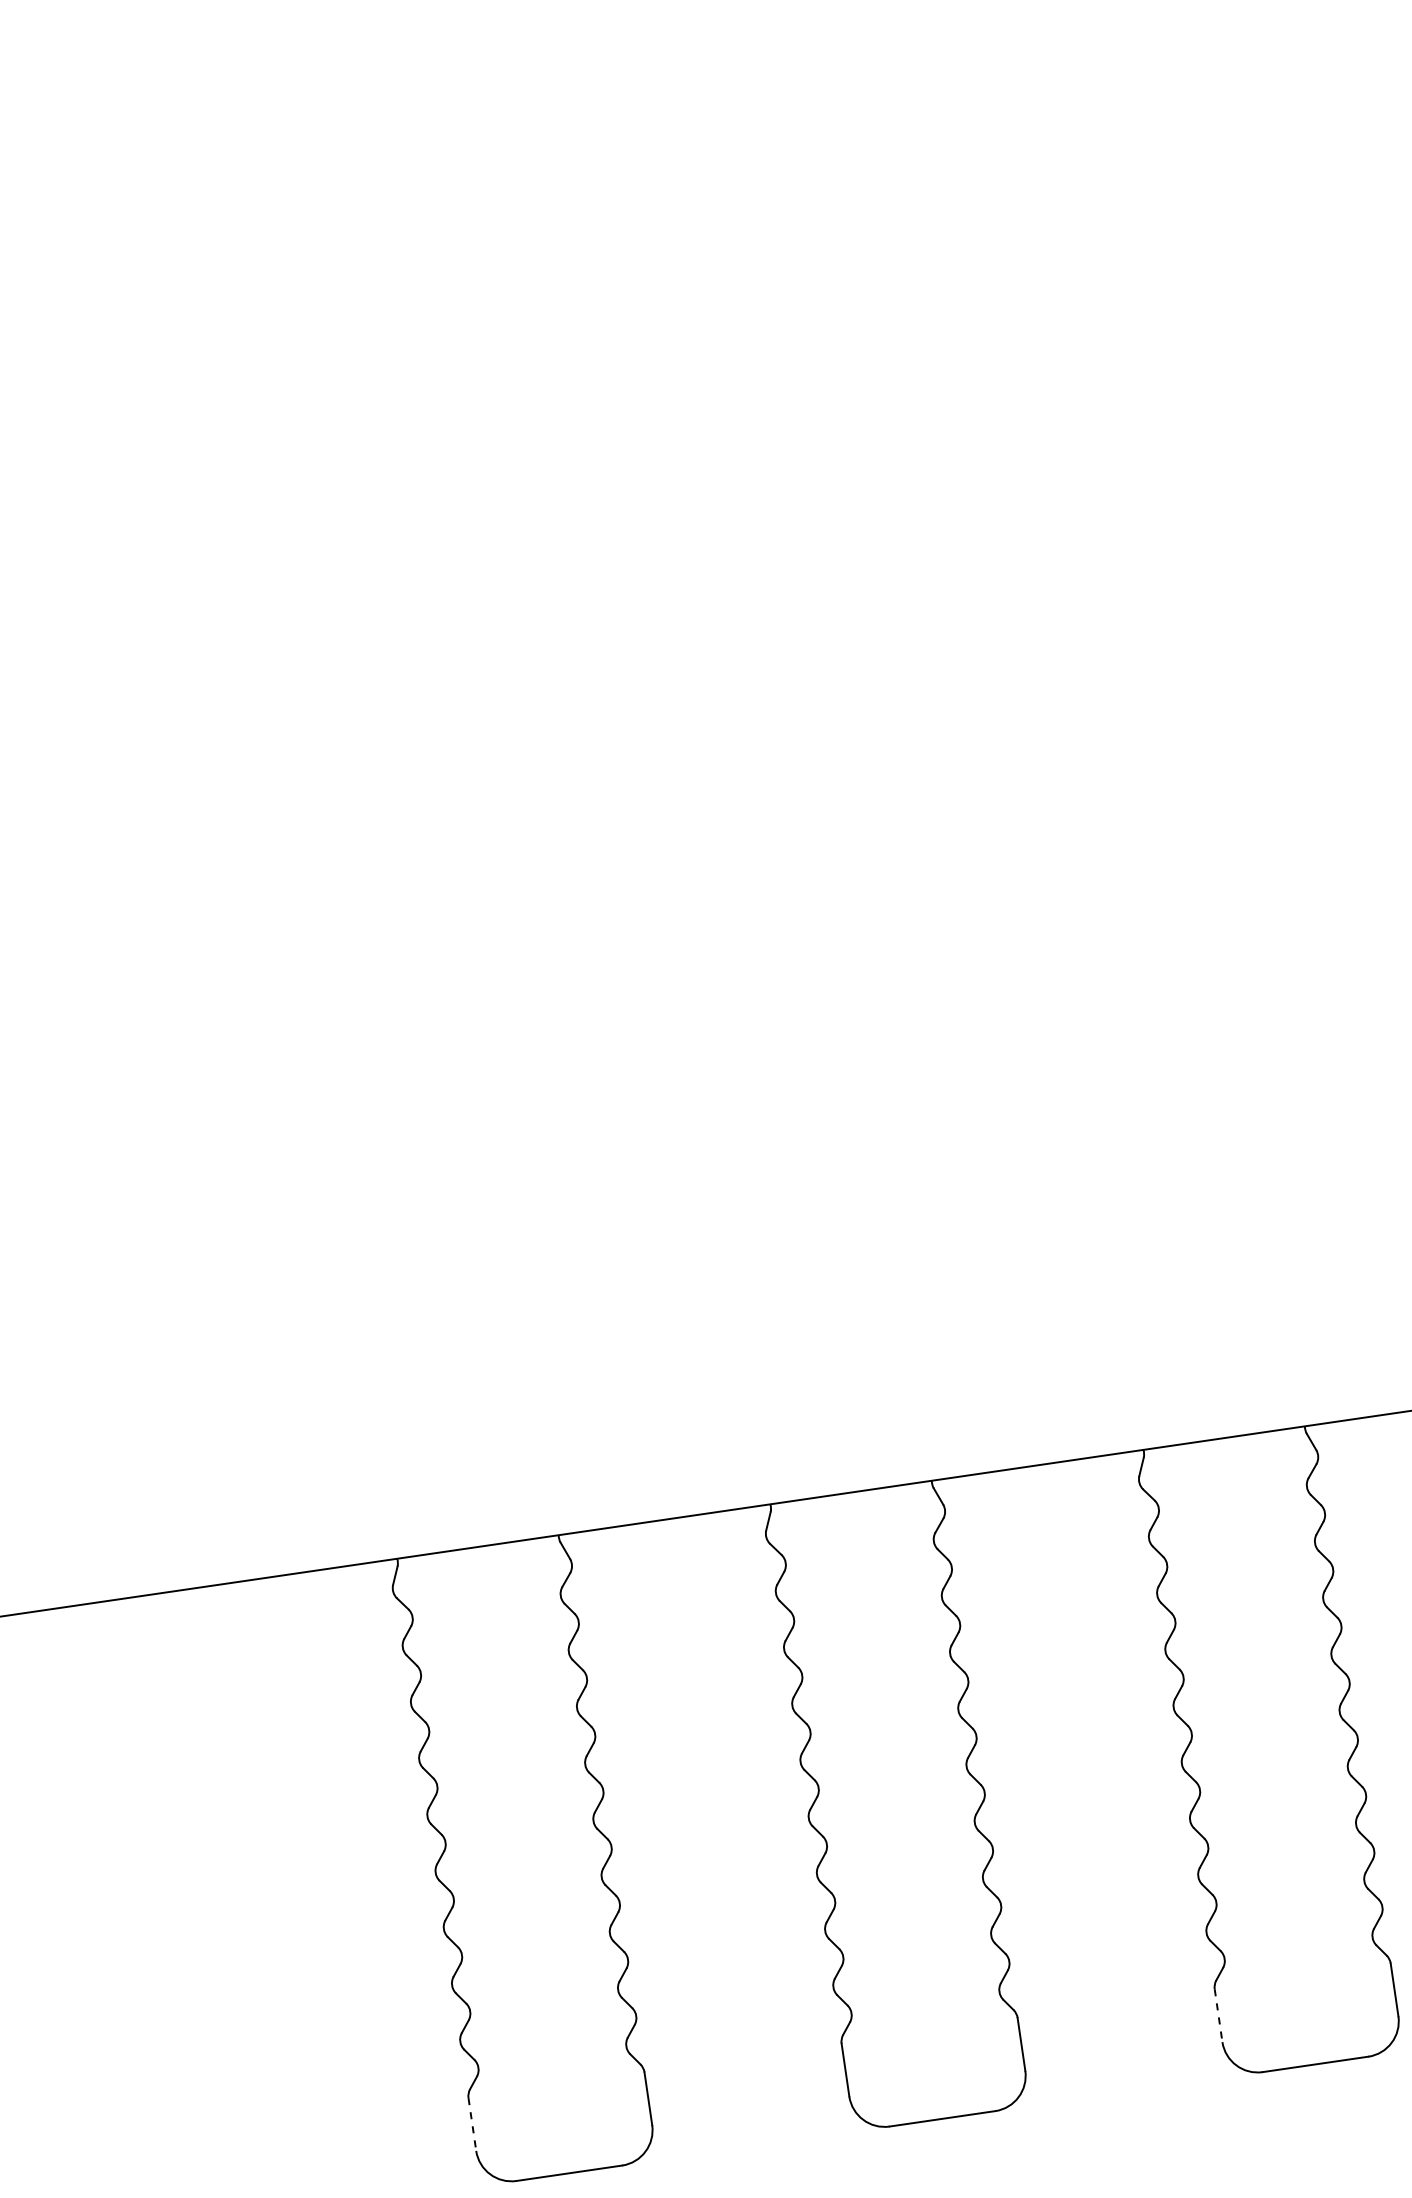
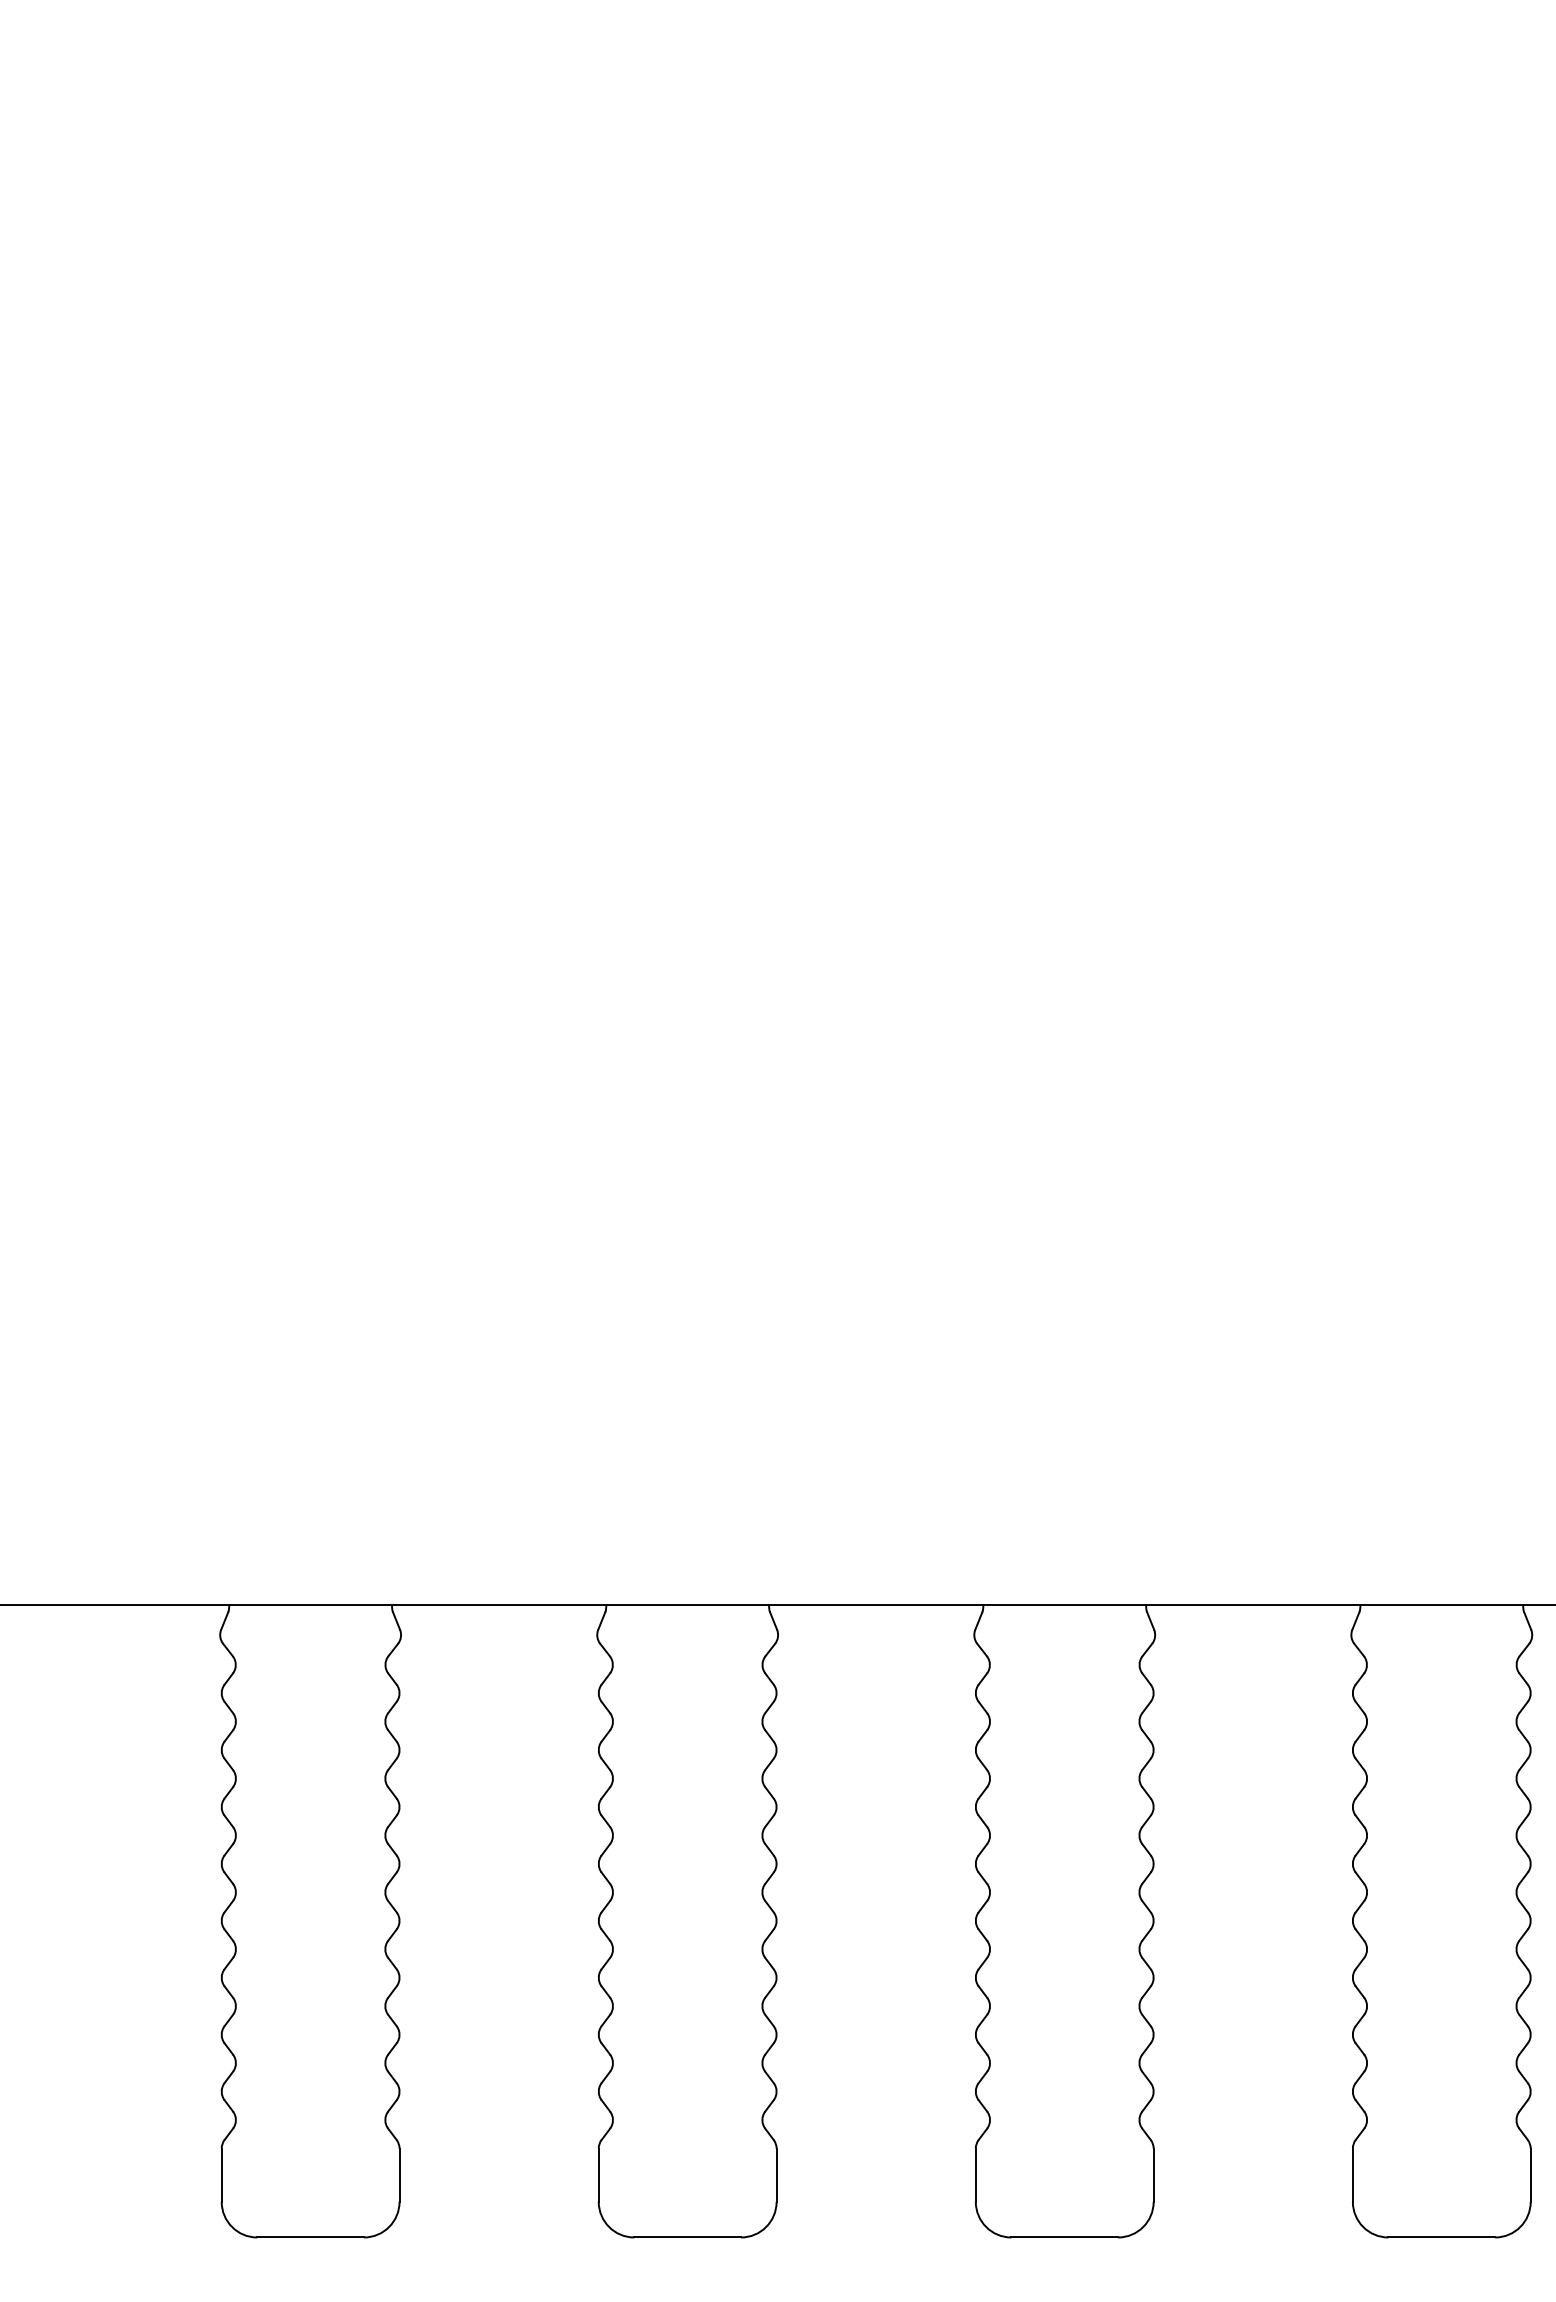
line: (1218, 2015) -> (975, 2175), dashed -> solid
line: (472, 2124) -> (221, 2175), dashed -> solid

